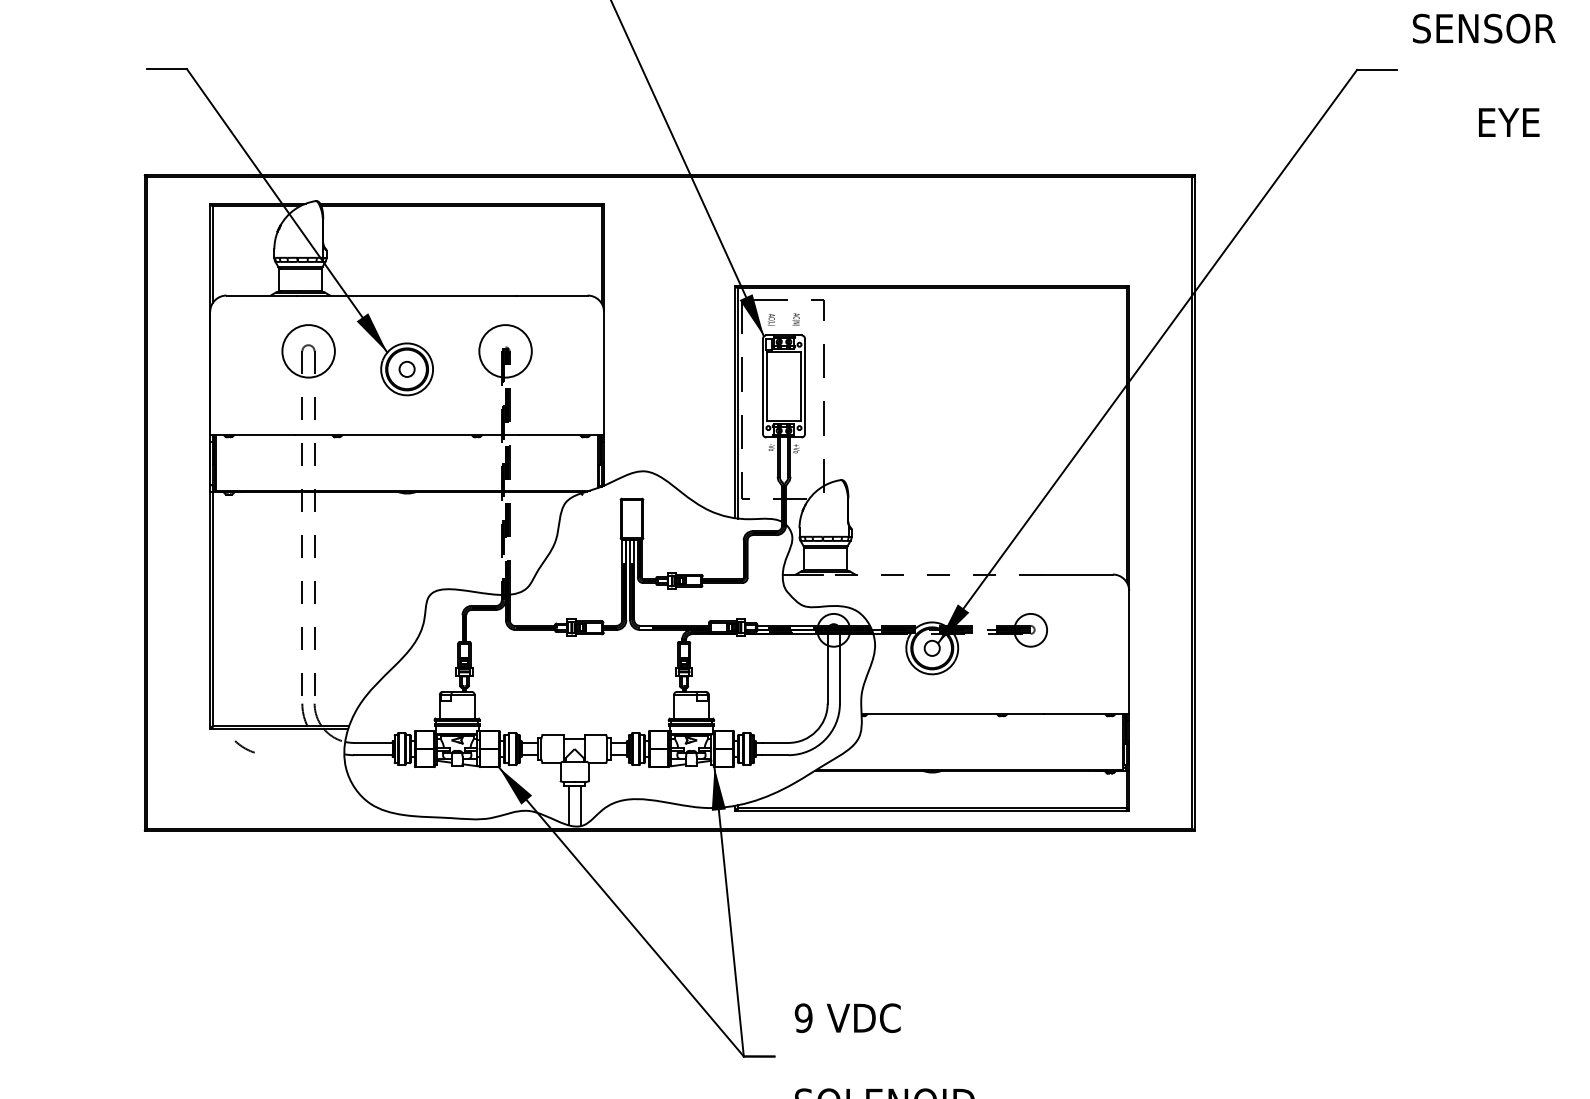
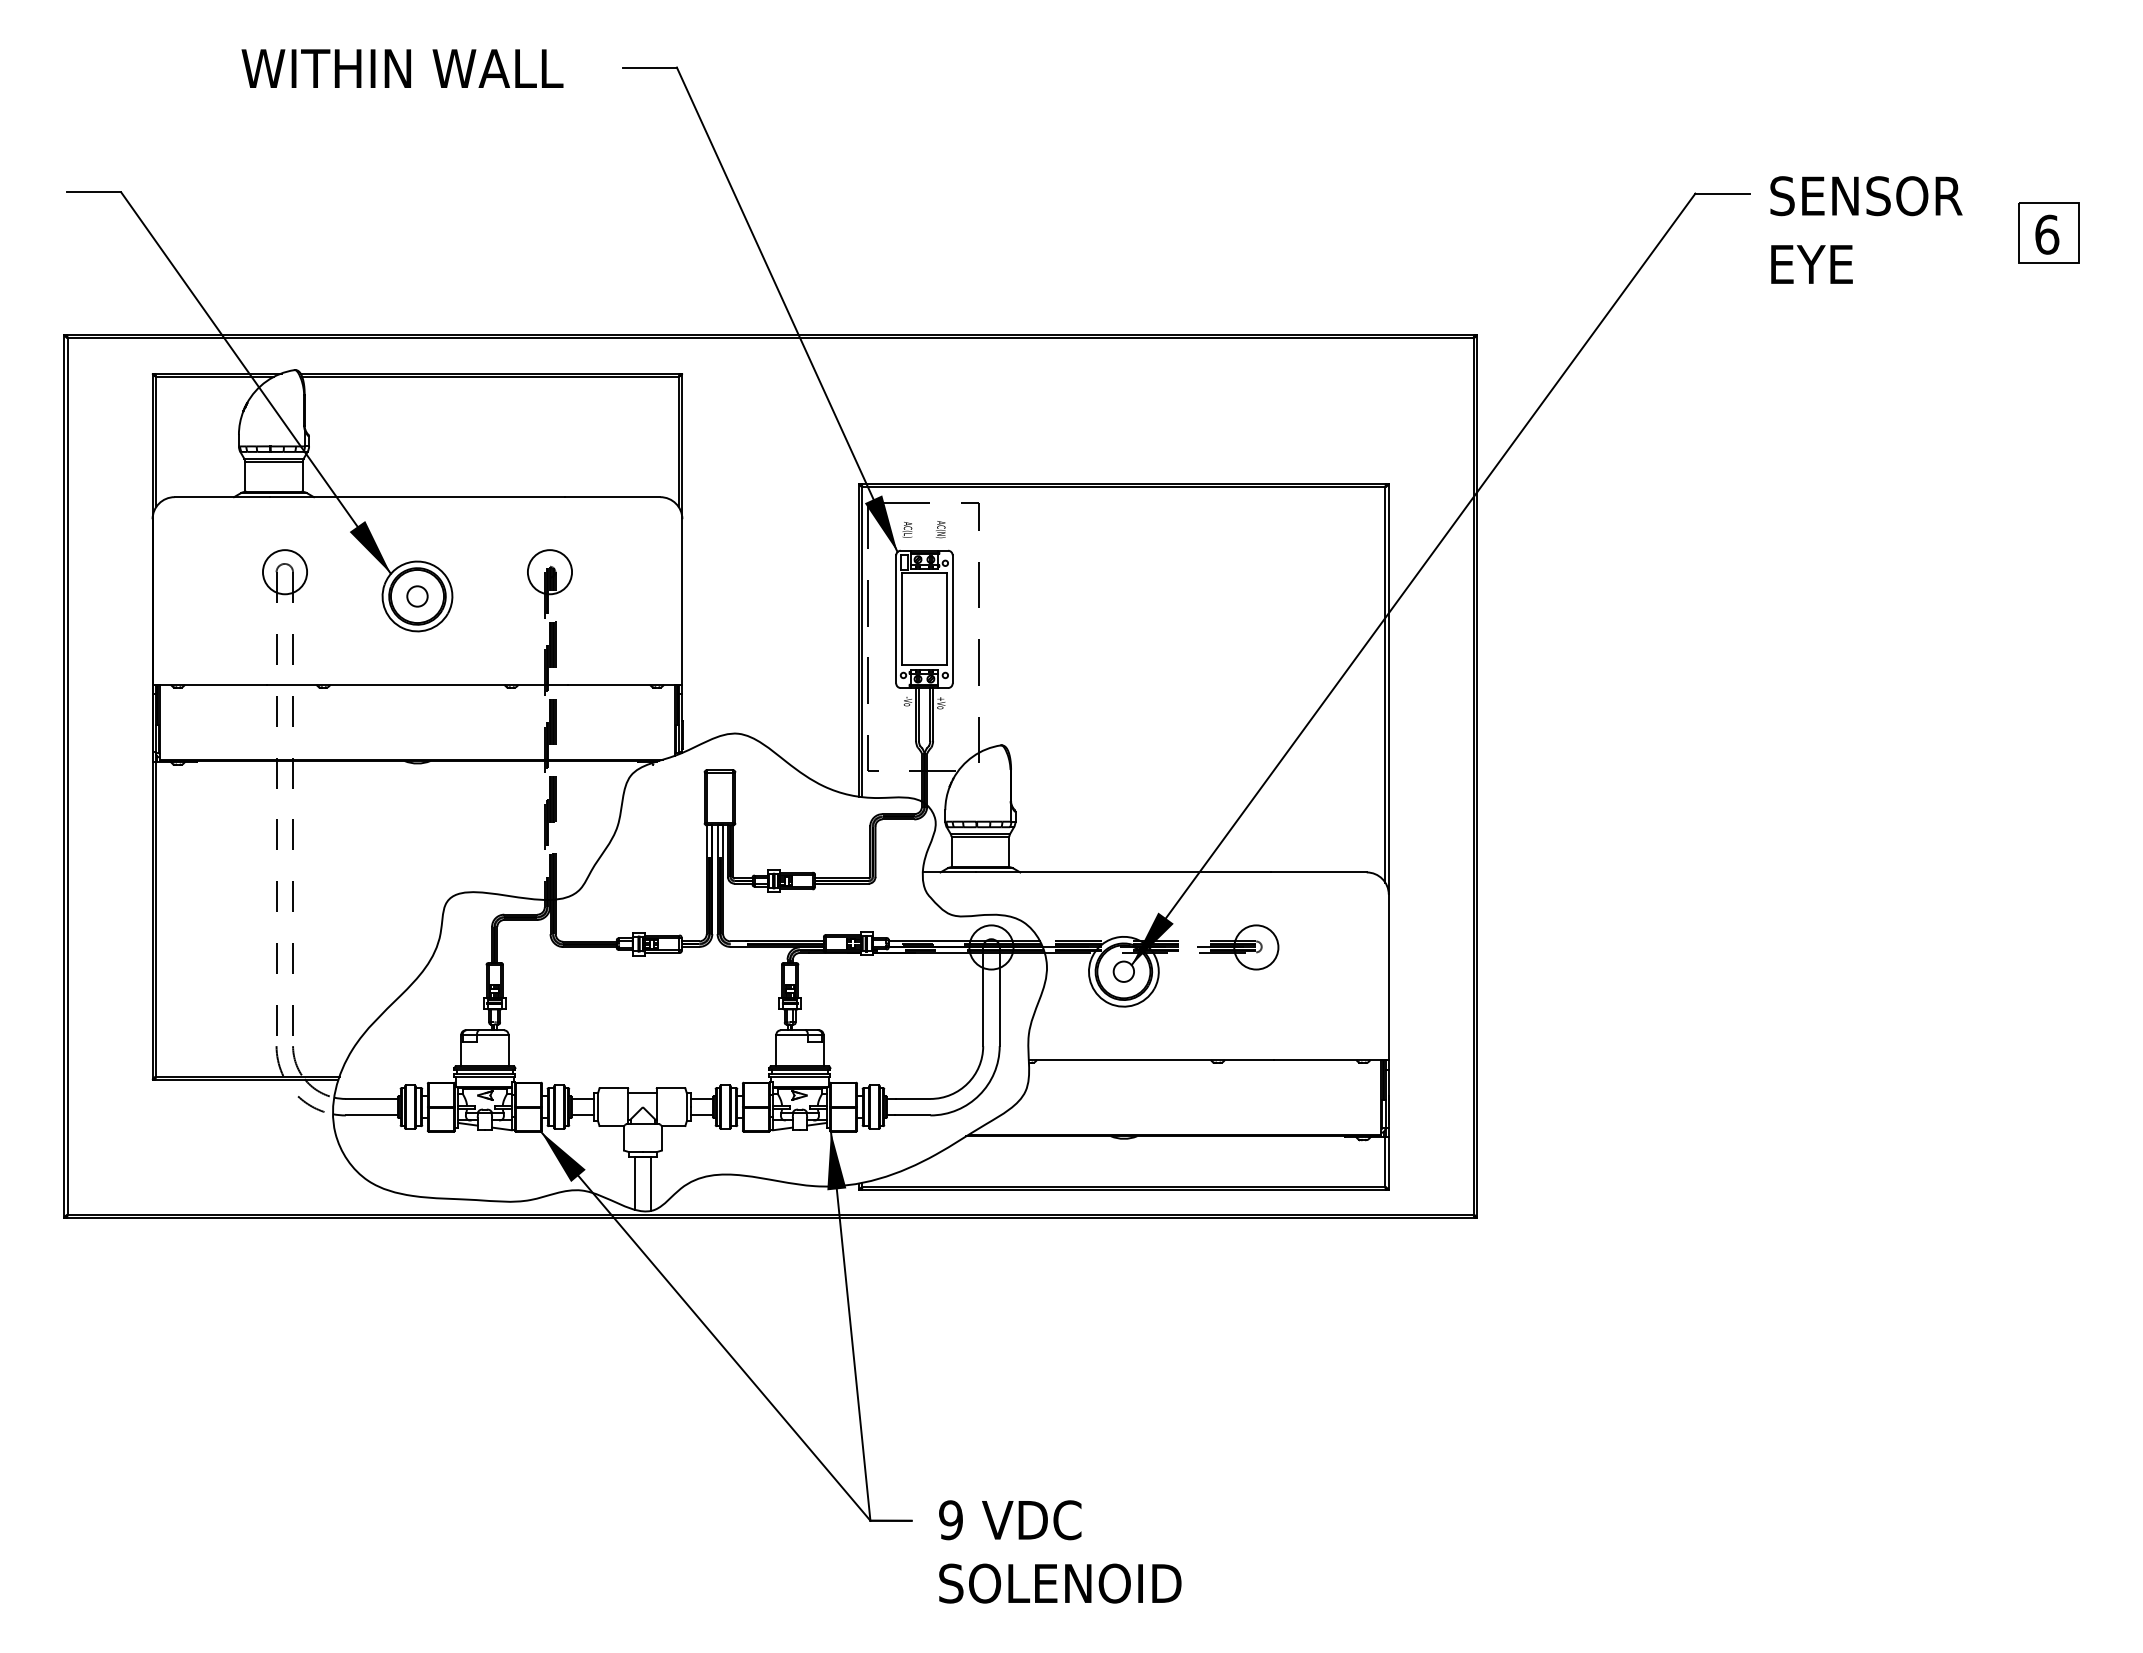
text: (1484, 28) -> (1866, 196), moved
text: (1508, 122) -> (1811, 264), moved
circle: (308, 351) -> (284, 572), size x0.62
circle: (505, 351) -> (549, 572), size x0.62
line: (931, 574) -> (1123, 872), dashed -> solid
arc: (244, 747) -> (310, 1104), moved
text: (847, 1018) -> (1010, 1520), moved

